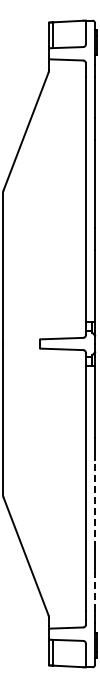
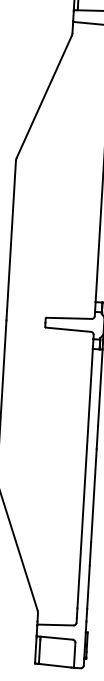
line: (95, 503) -> (94, 495), dashed -> solid
line: (95, 590) -> (88, 587), dashed -> solid

